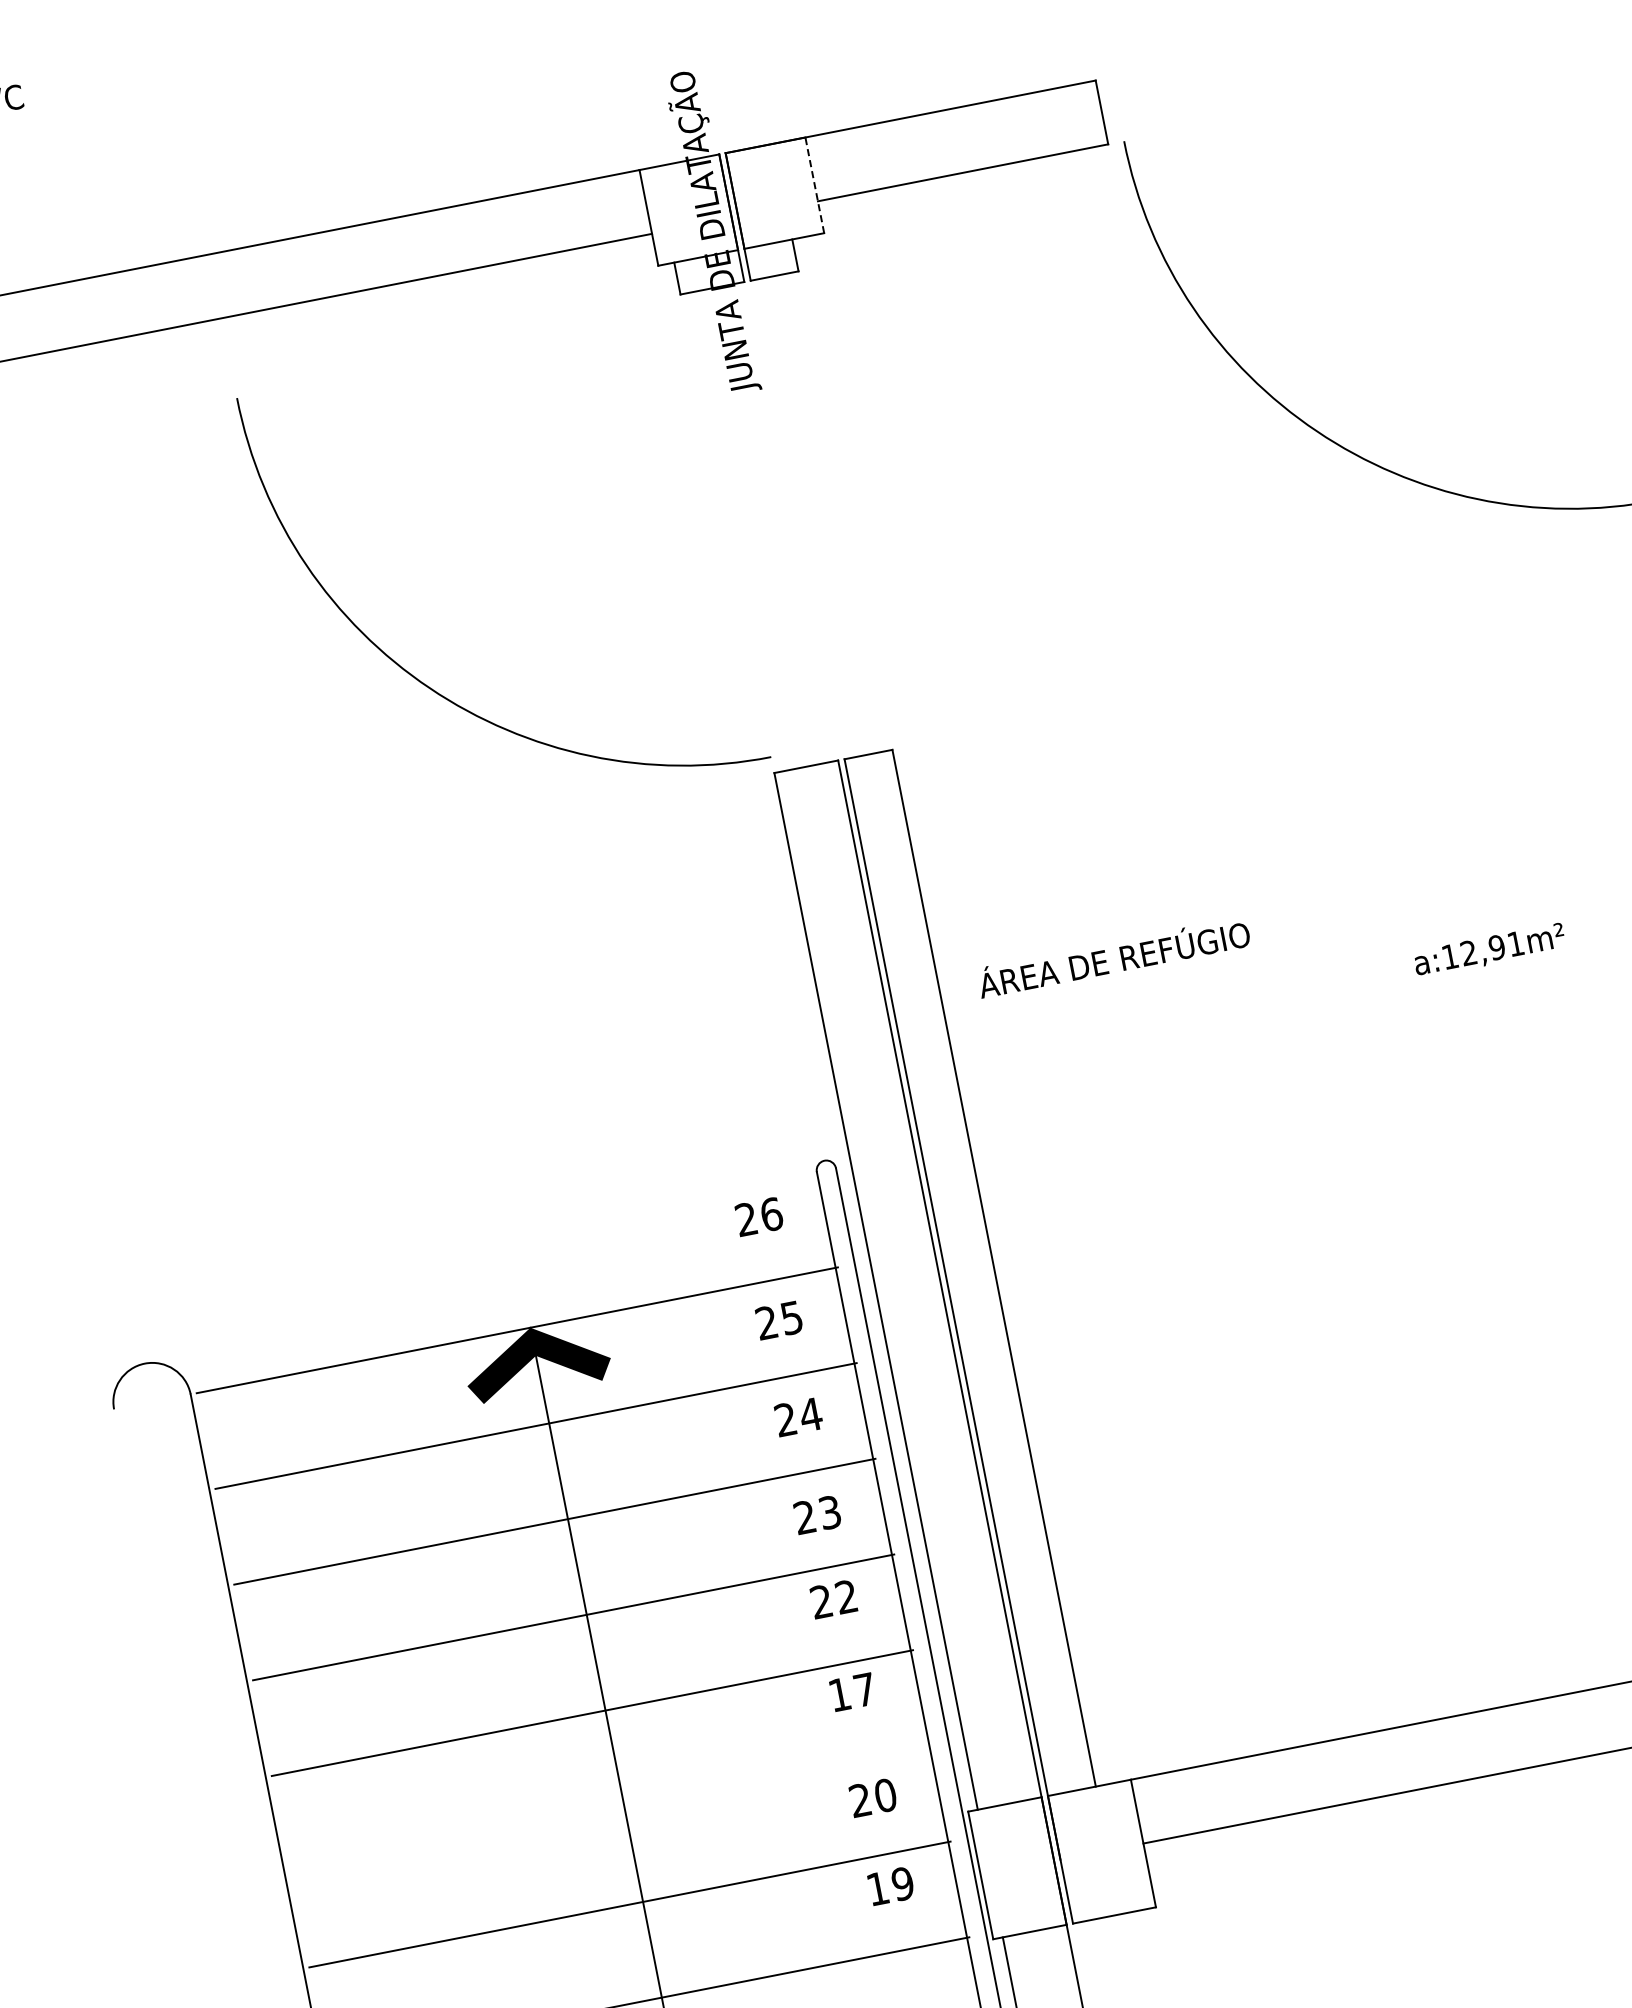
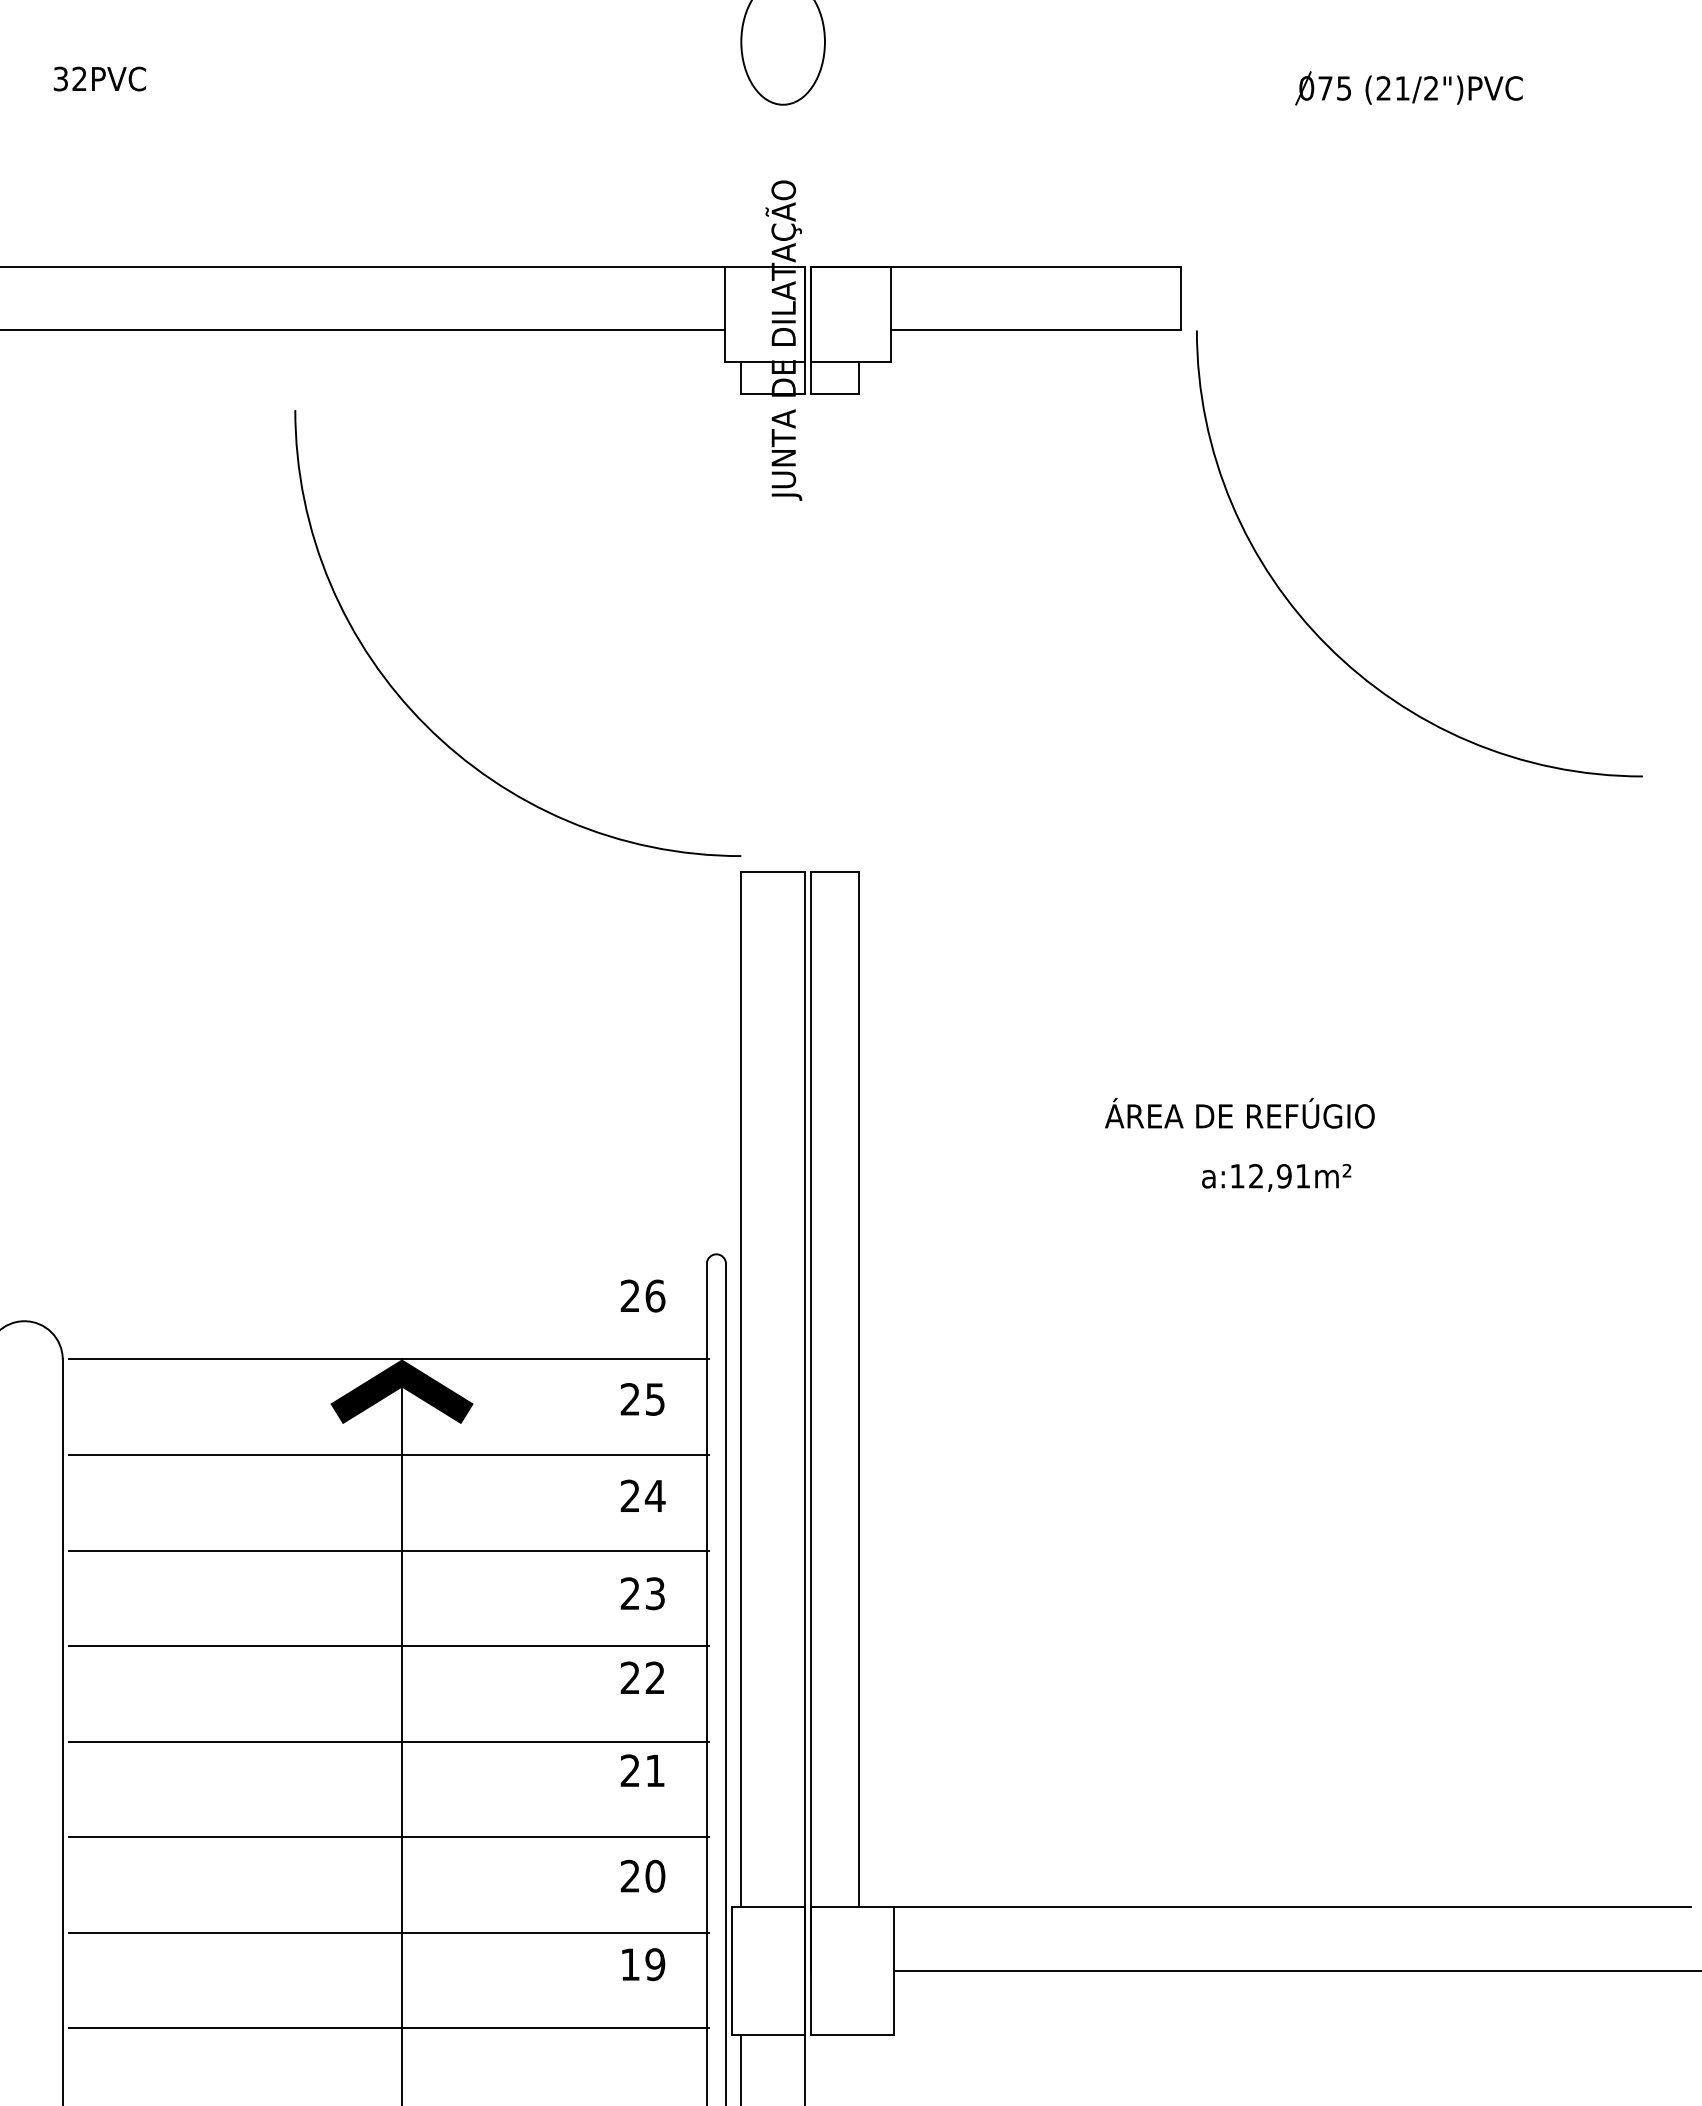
line: (815, 185) -> (891, 314), dashed -> solid
text: (1489, 950) -> (1276, 1177), moved
text: (1113, 957) -> (1239, 1113), moved
text: (851, 1692) -> (642, 1770), 17 -> 21
line: (610, 1809) -> (388, 1837), added

